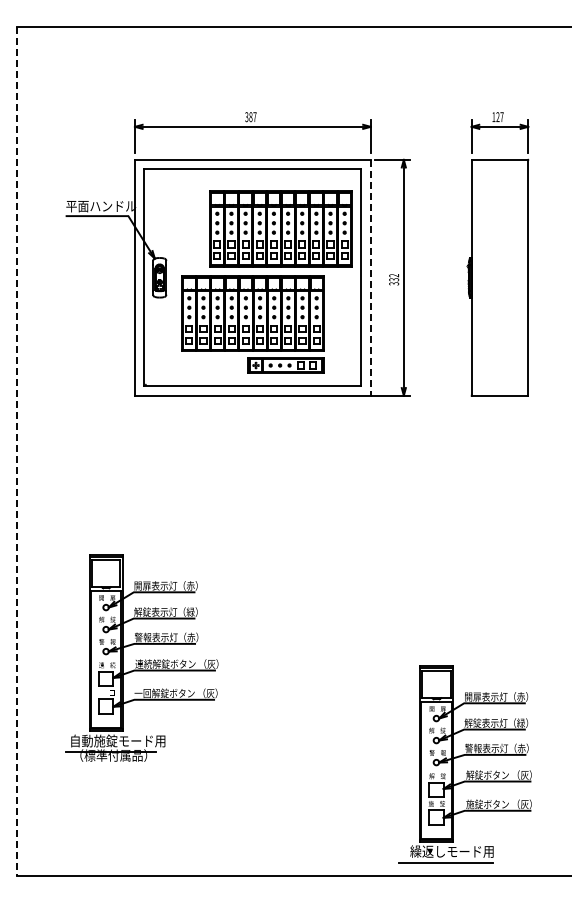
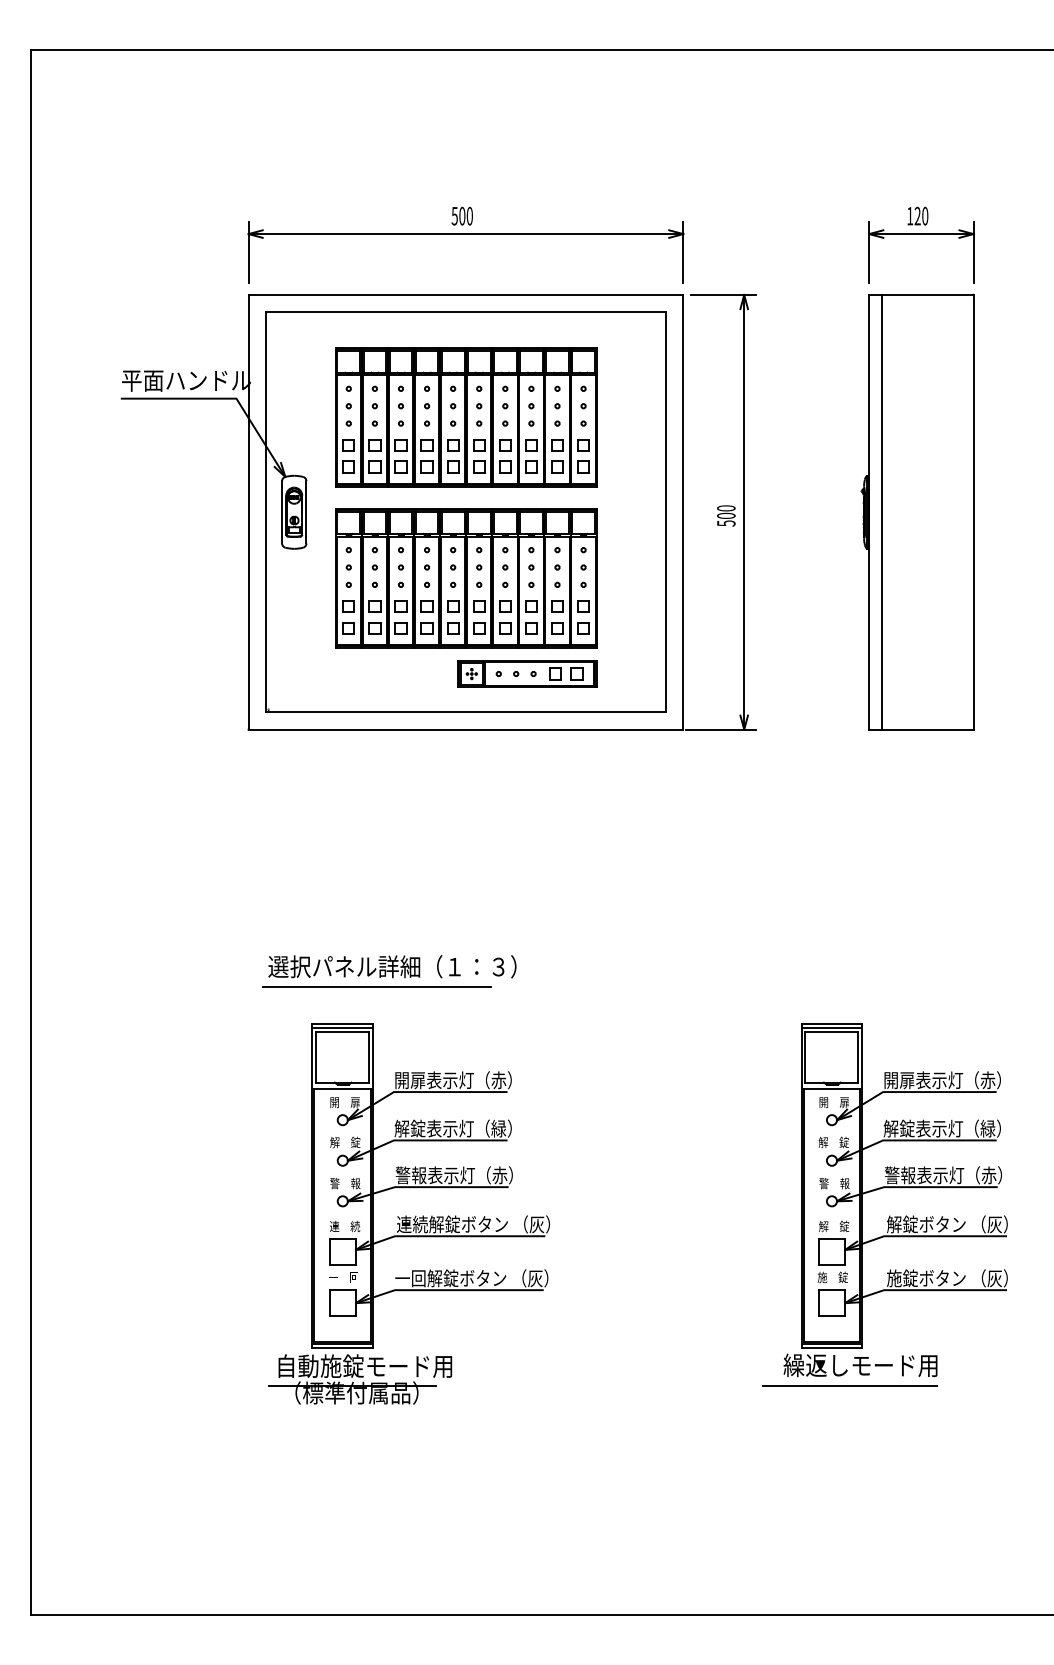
text: (250, 117) -> (461, 216), 387 -> 500
text: (501, 117) -> (924, 216), 127 -> 120
part: (280, 228) -> (465, 415), moved
line: (370, 277) -> (682, 511), dashed -> solid
line: (478, 277) -> (881, 511), added
text: (394, 279) -> (726, 515), 332 -> 500
line: (16, 451) -> (30, 832), dashed -> solid
part: (211, 526) -> (389, 970), added
part: (141, 657) -> (408, 1212), moved
part: (467, 770) -> (889, 1215), moved

